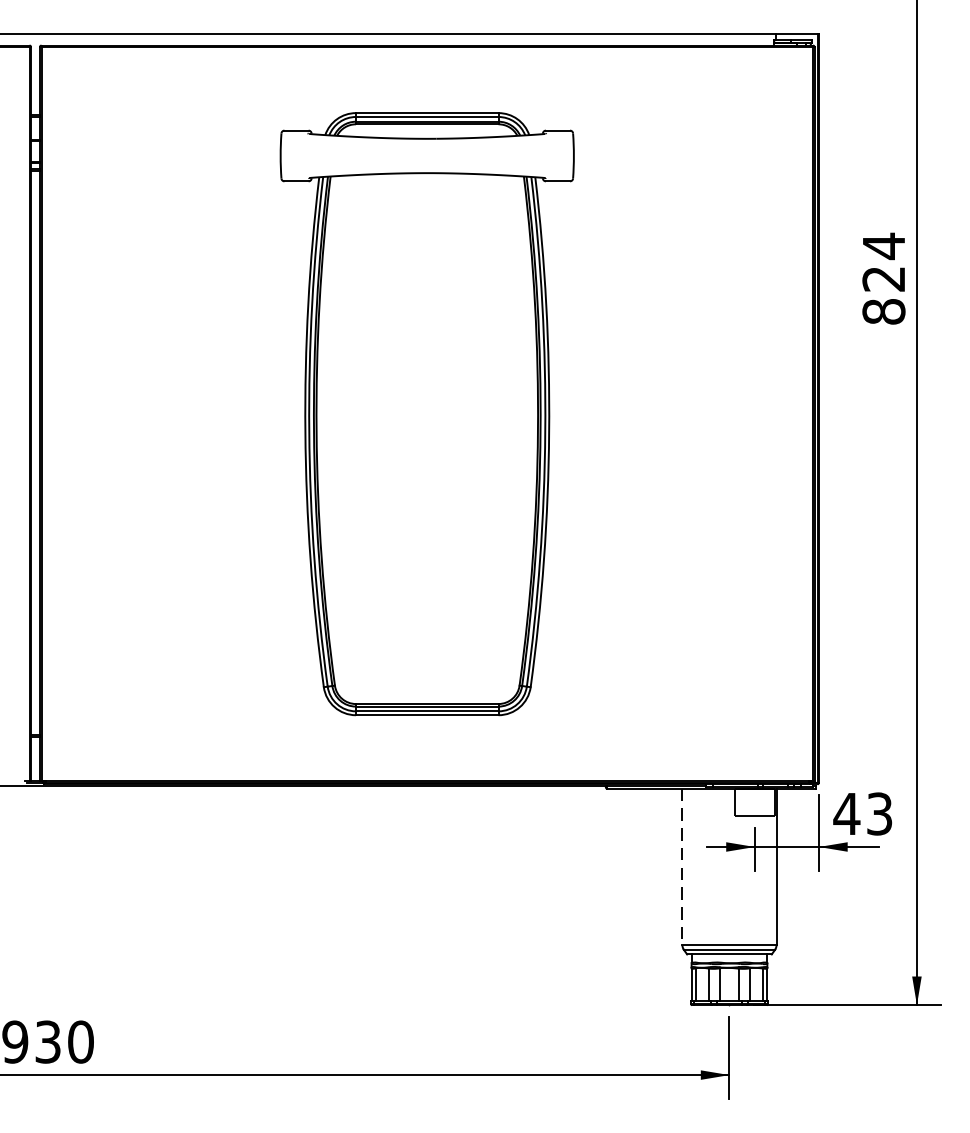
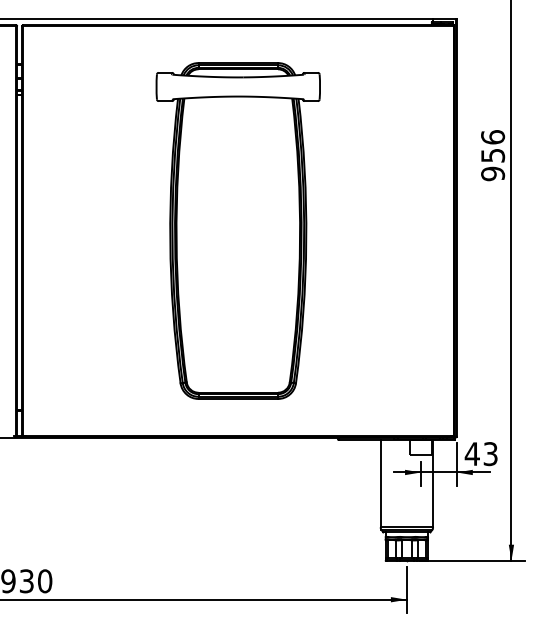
text: (884, 278) -> (493, 155), 824 -> 956
line: (682, 866) -> (380, 483), dashed -> solid

